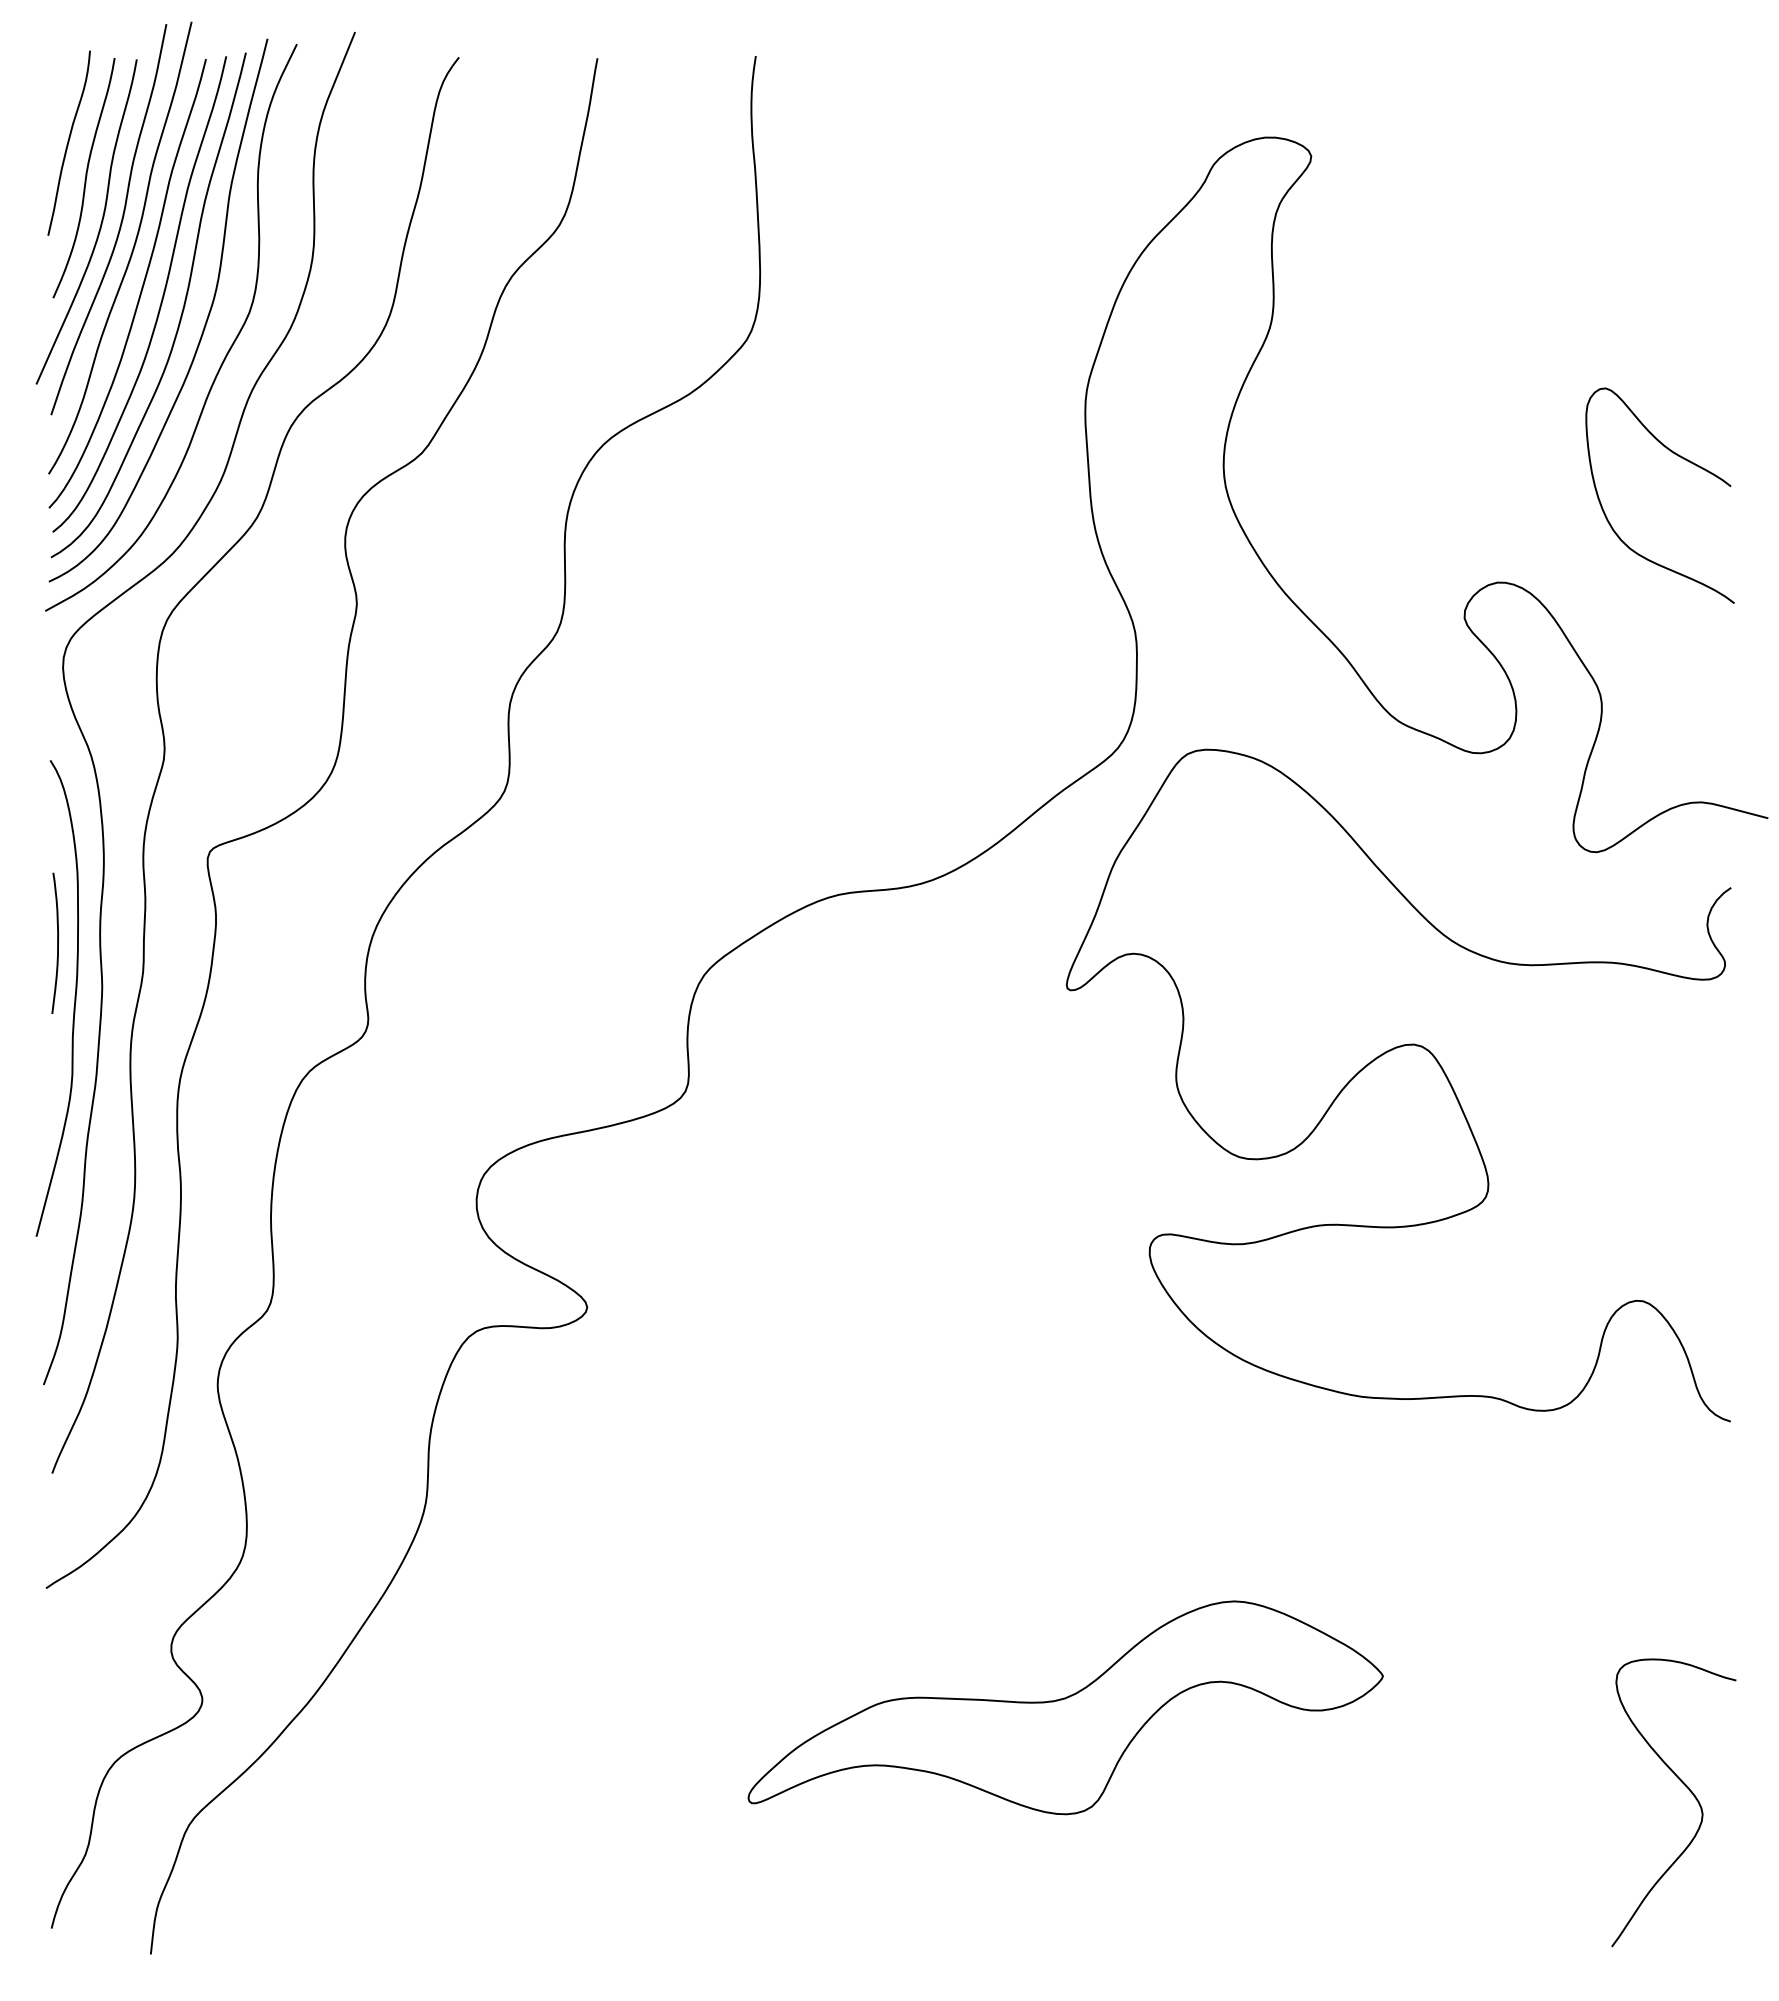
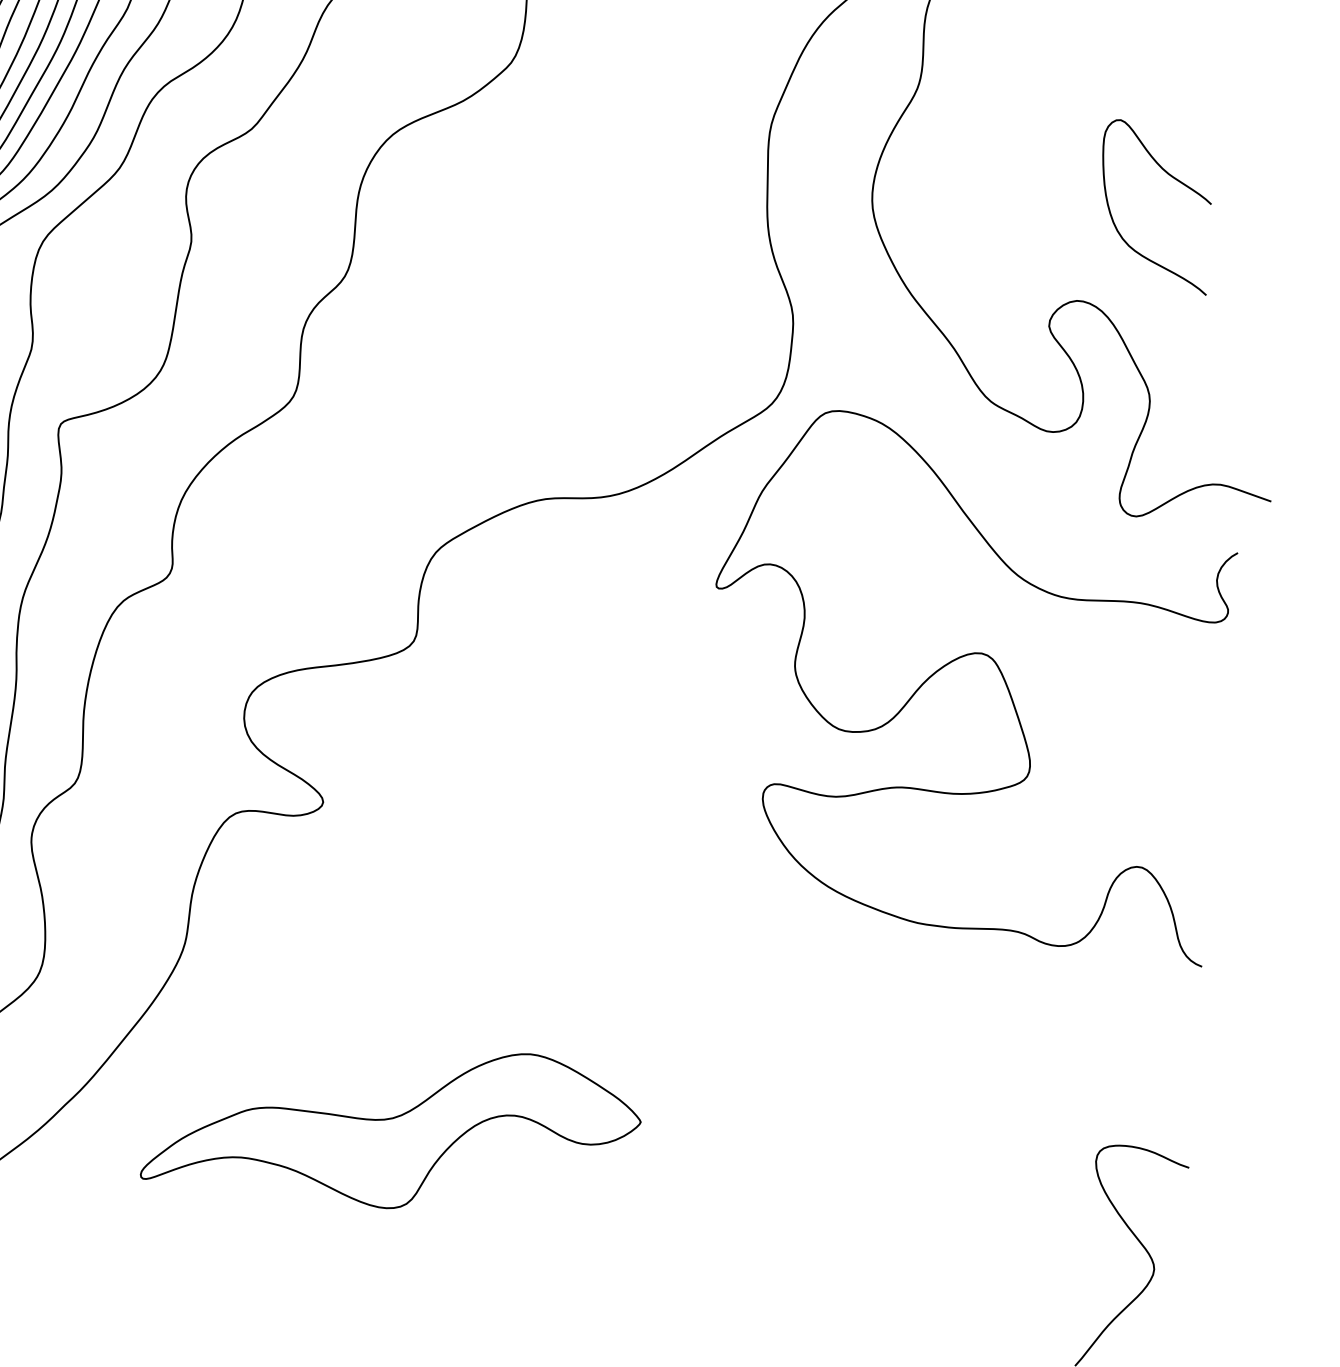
curve: (1679, 457) -> (1173, 178), moved
part: (1065, 1707) -> (392, 1125), moved

